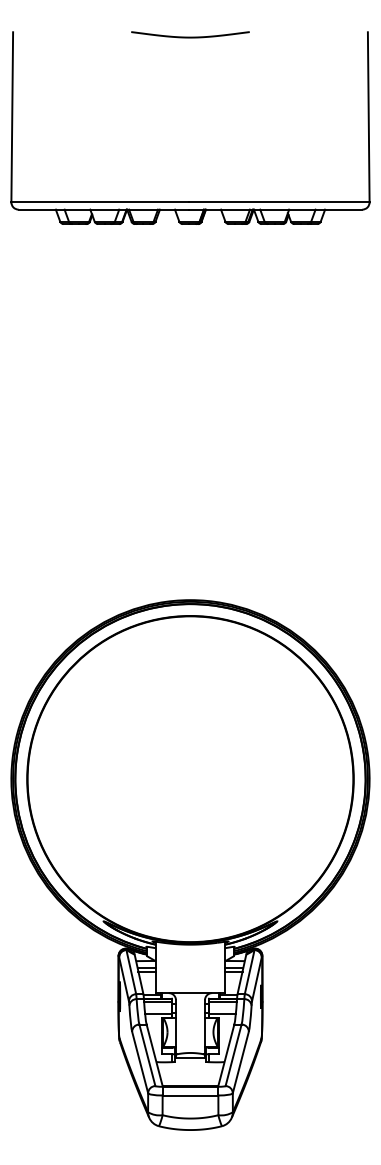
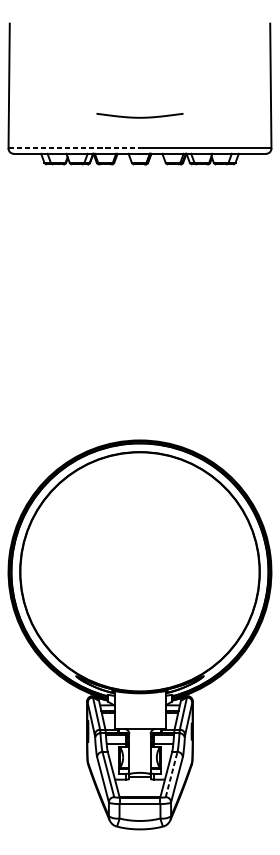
curve: (190, 36) -> (140, 117), moved
line: (100, 202) -> (73, 148), solid -> dashed
line: (233, 1055) -> (171, 774), solid -> dashed

